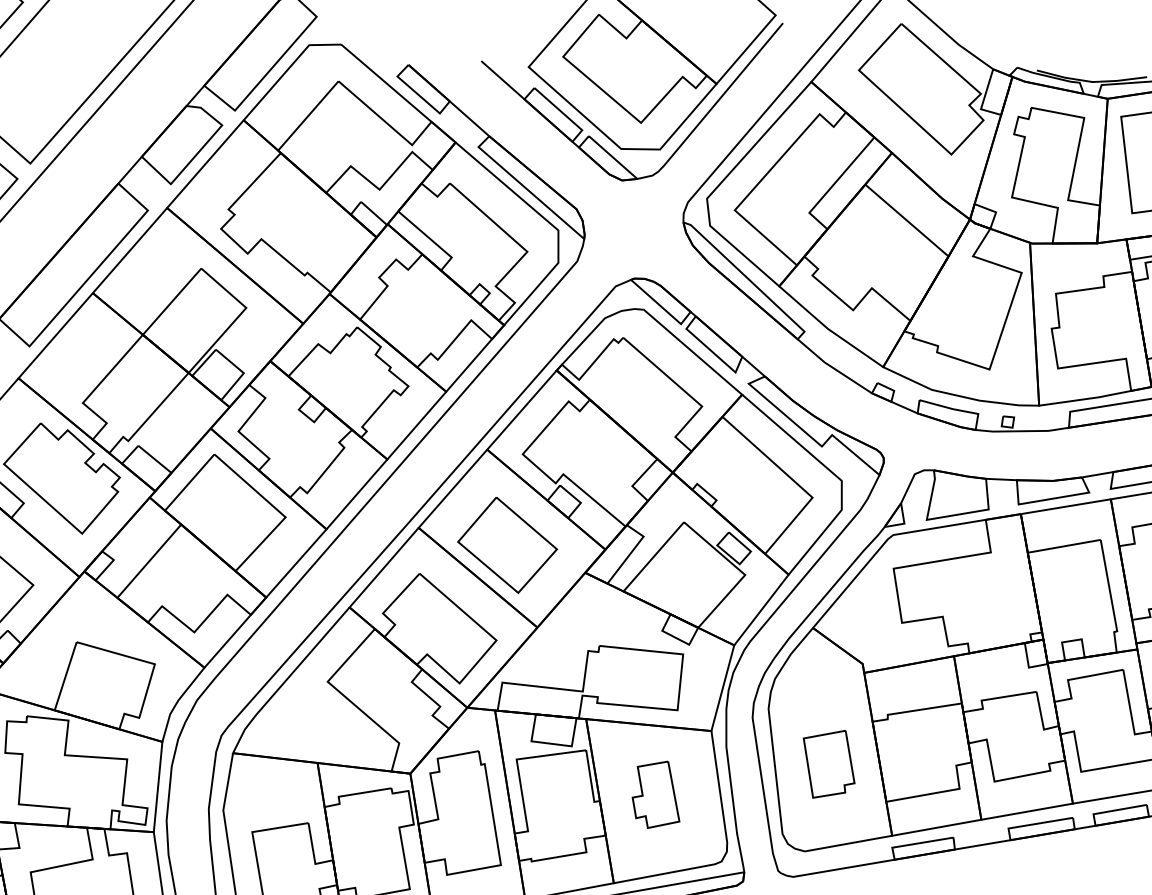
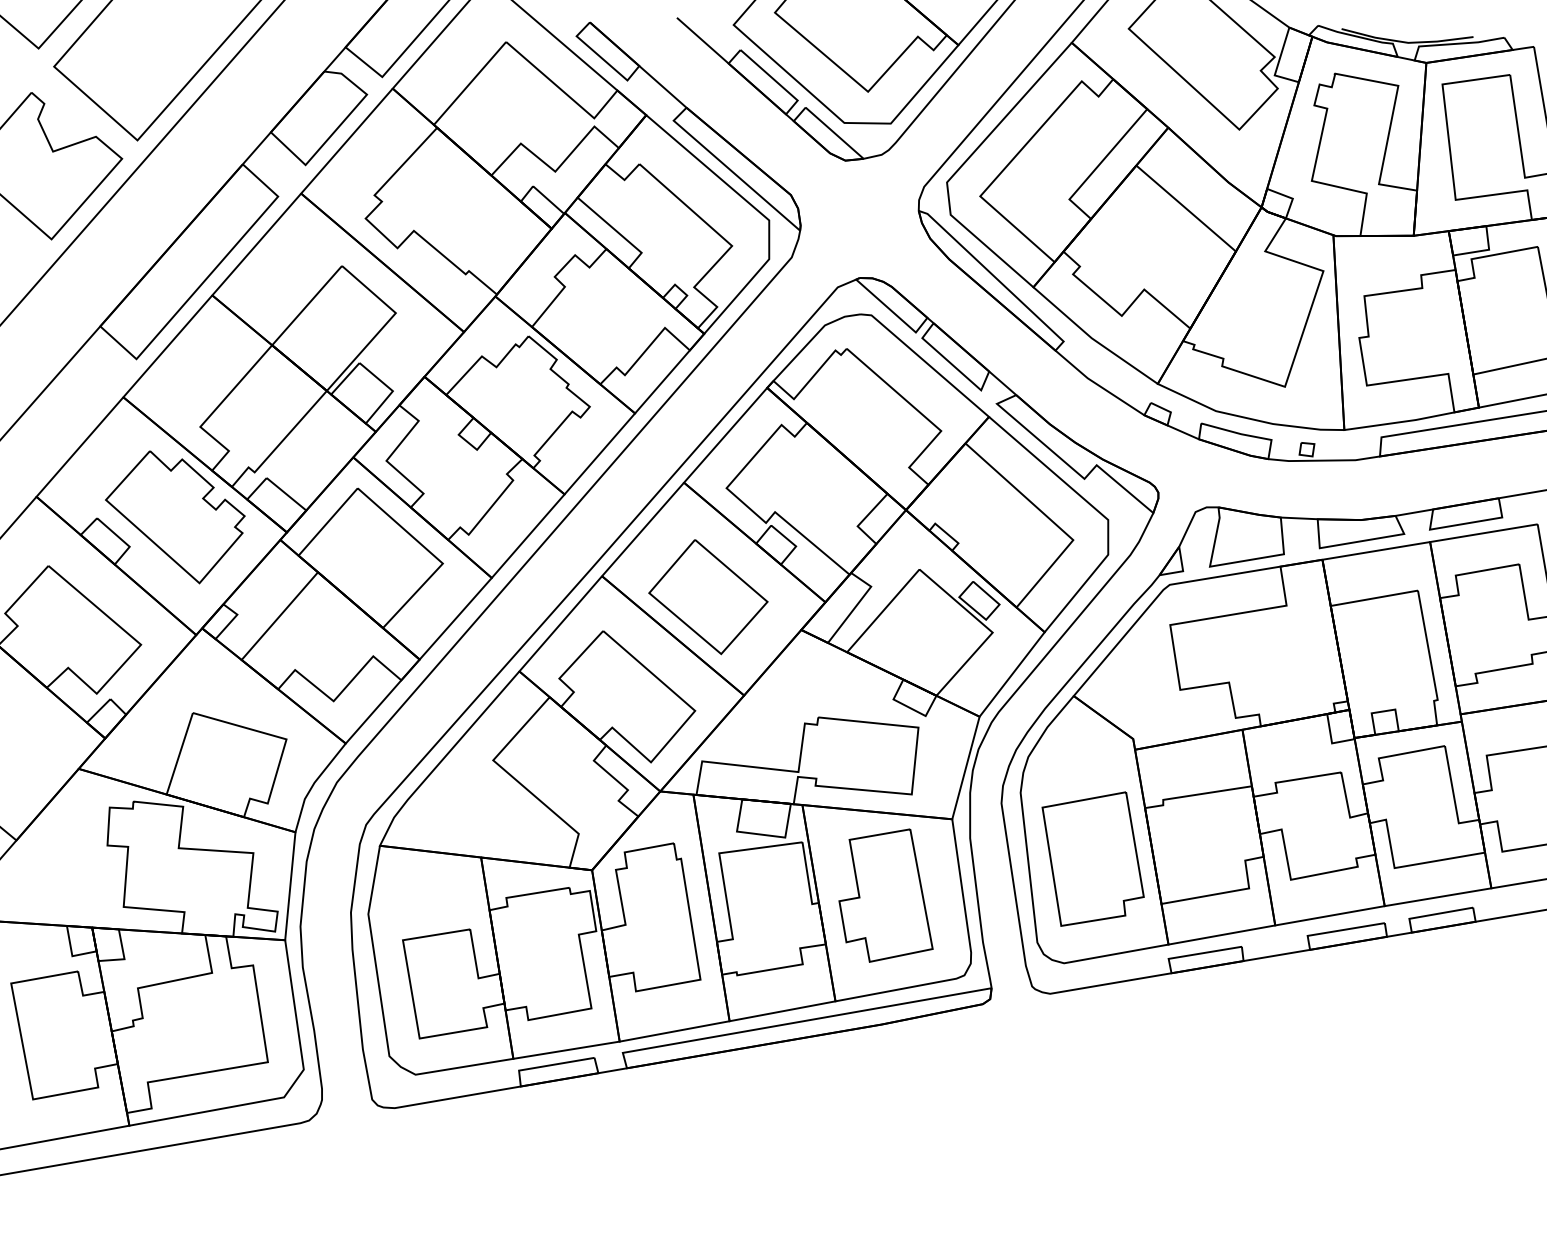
part: (828, 763) -> (1092, 858), size x1.67
part: (655, 794) -> (885, 895), size x1.67

